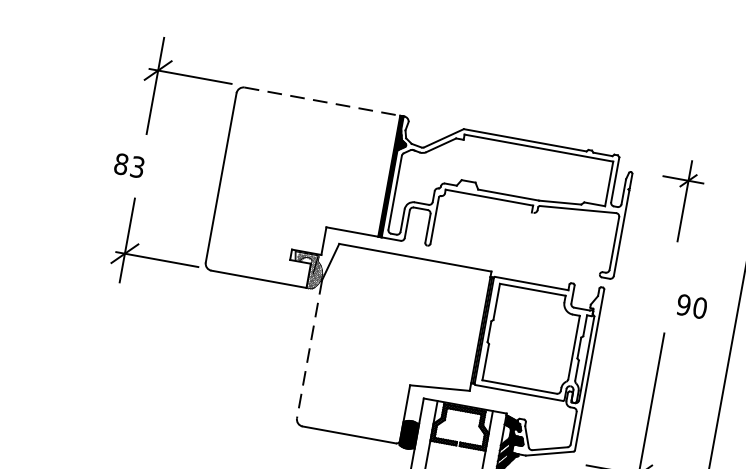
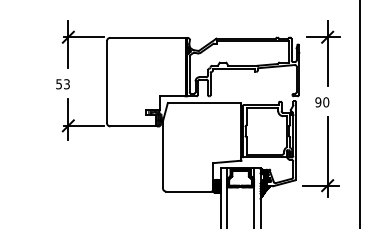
line: (321, 100) -> (147, 37), dashed -> solid
text: (122, 164) -> (59, 84), 83 -> 53
part: (679, 200) -> (323, 53), size x1.67
text: (692, 306) -> (322, 102), moved
line: (308, 350) -> (162, 155), dashed -> solid

